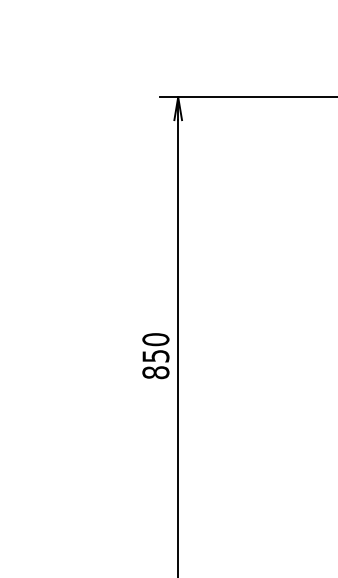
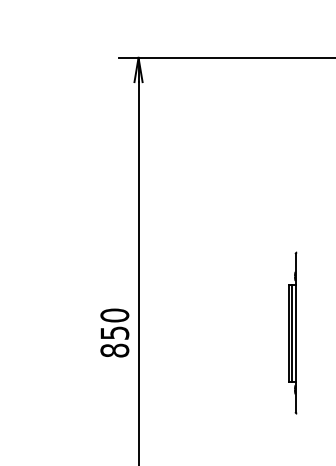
part: (323, 355) -> (293, 332), added

